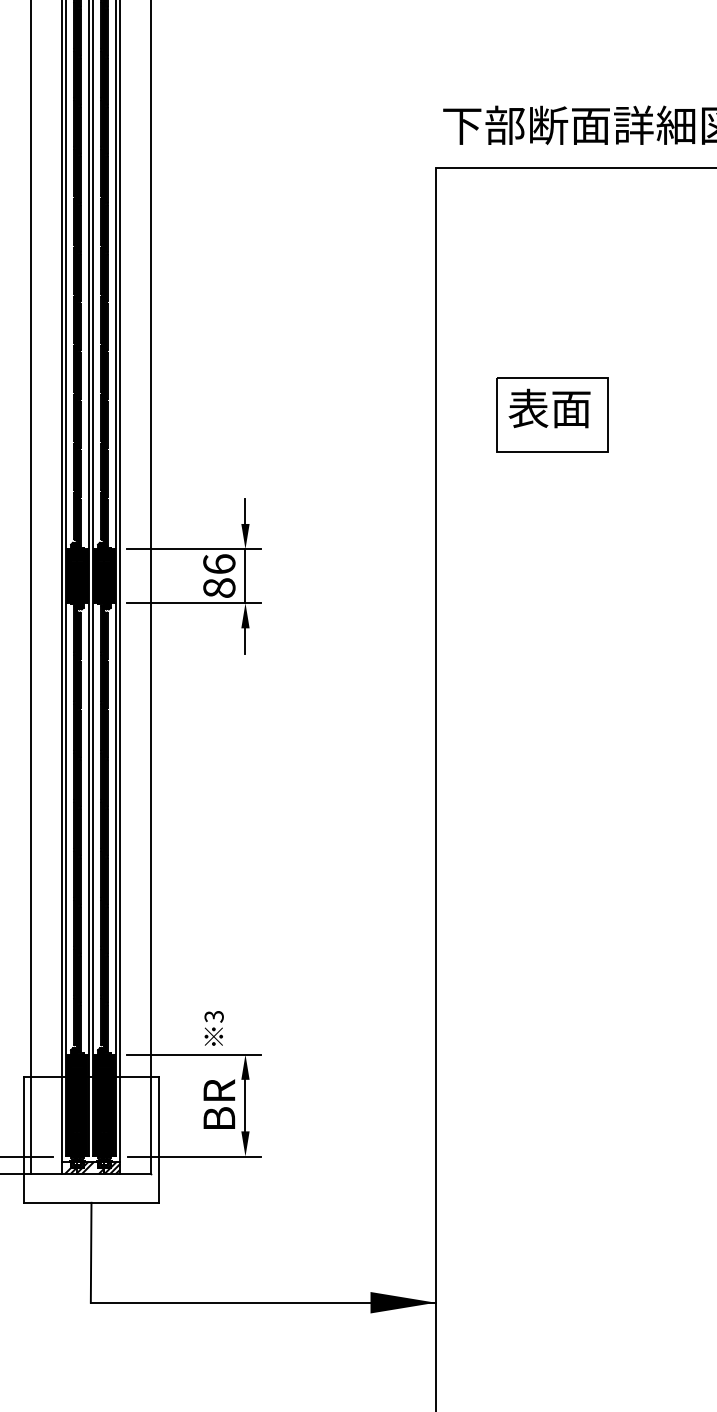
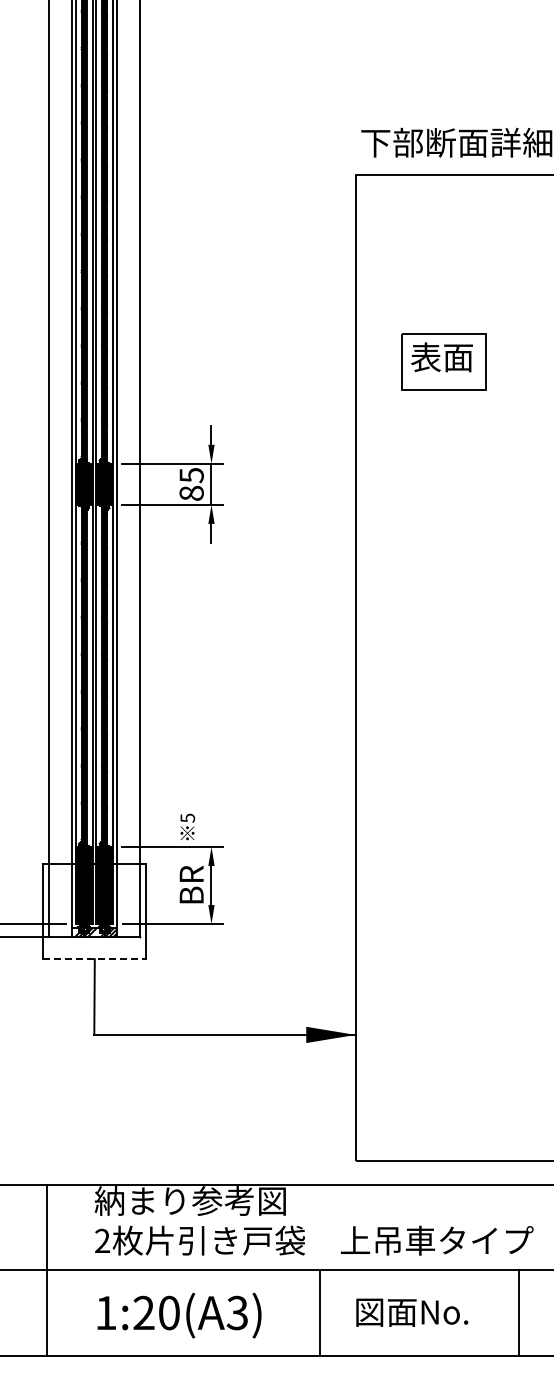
text: (219, 564) -> (191, 475), 86 -> 85
text: (213, 1015) -> (187, 817), 3 -> 5
line: (92, 1203) -> (95, 959), solid -> dashed

